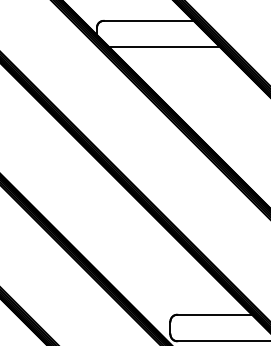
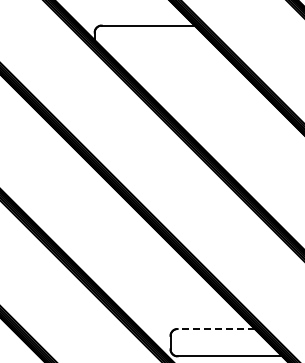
line: (164, 46) -> (164, 52), removed
line: (214, 315) -> (216, 329), solid -> dashed

